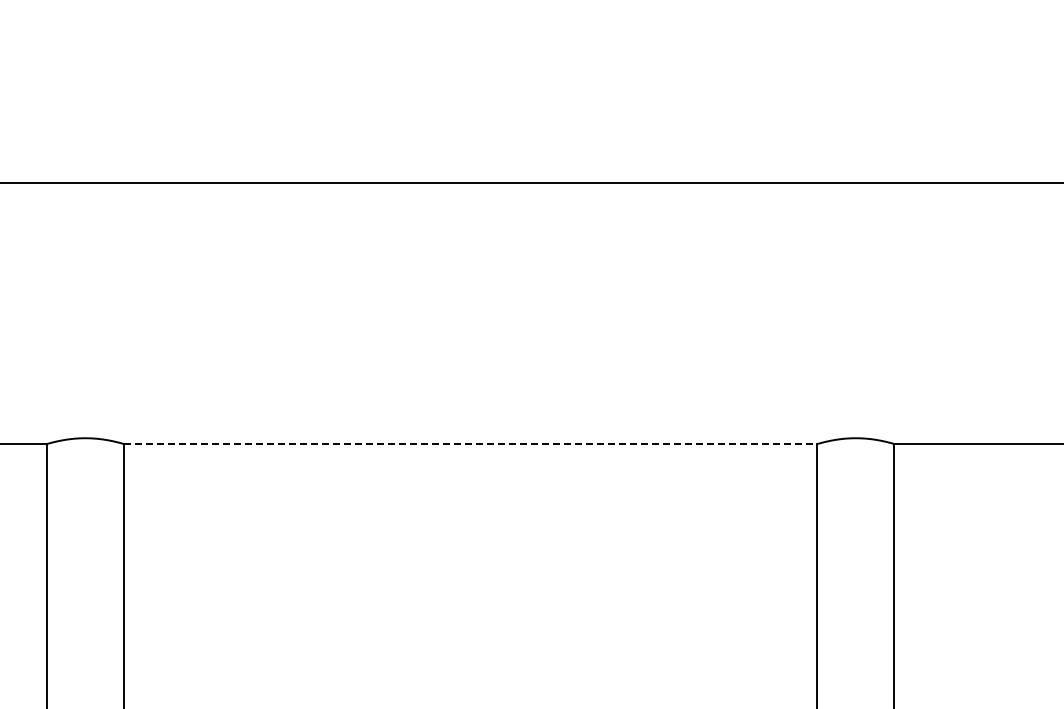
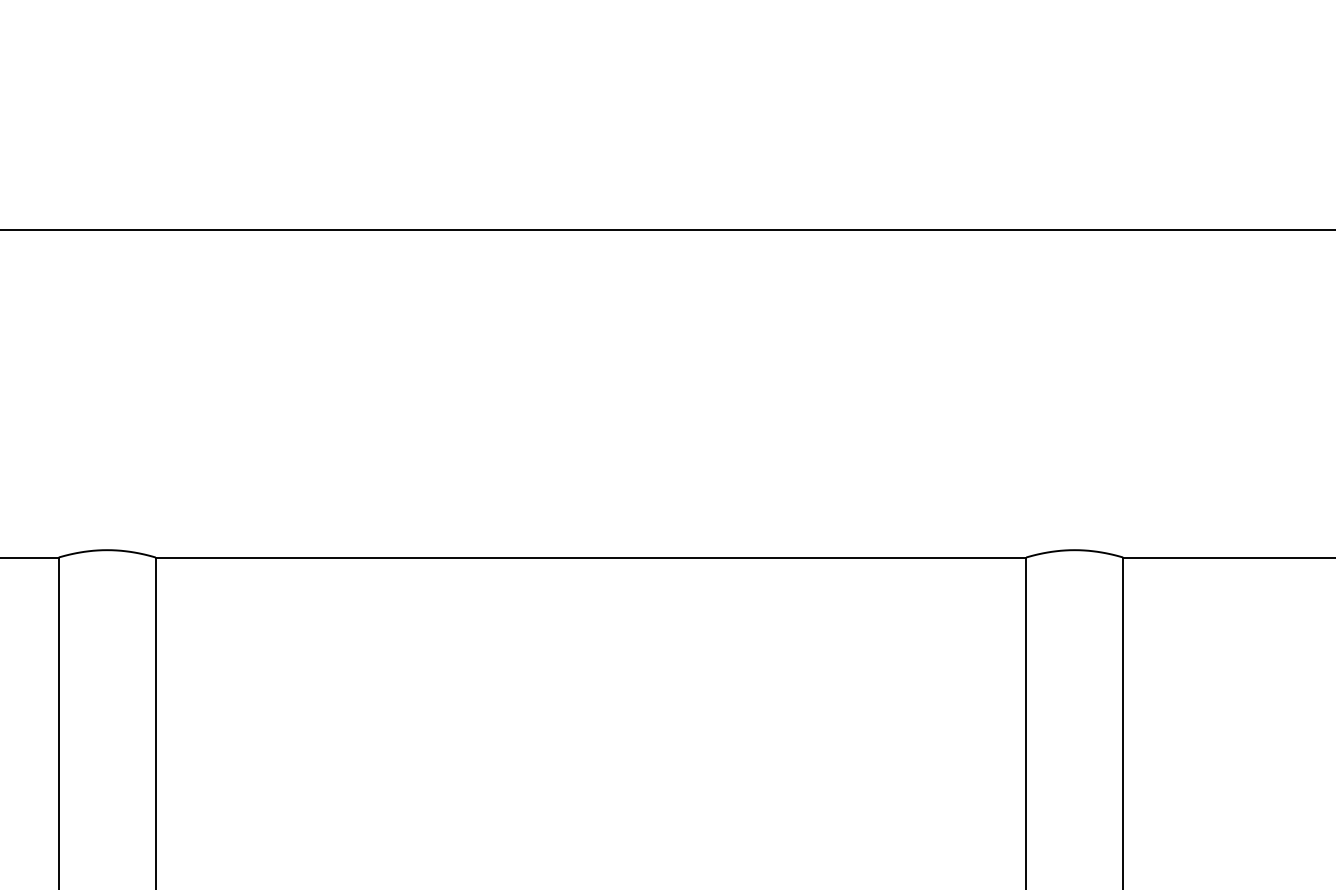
line: (470, 444) -> (590, 558), dashed -> solid

